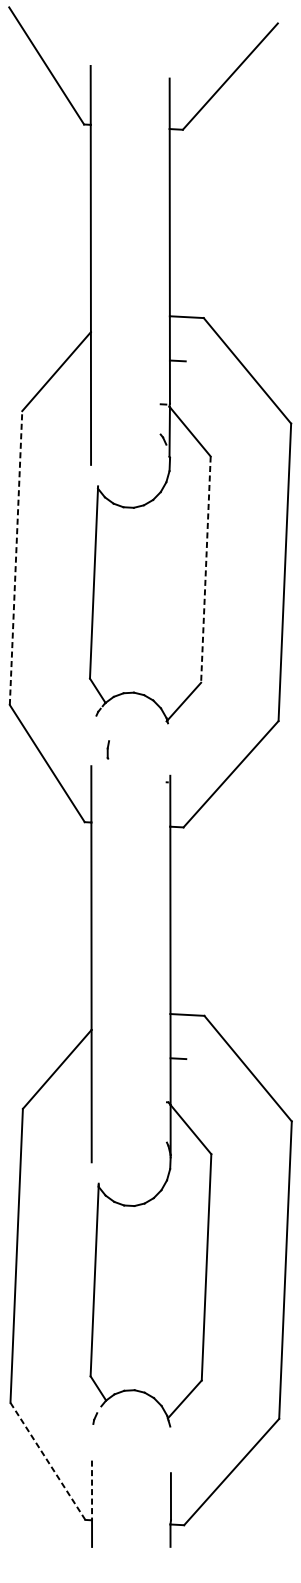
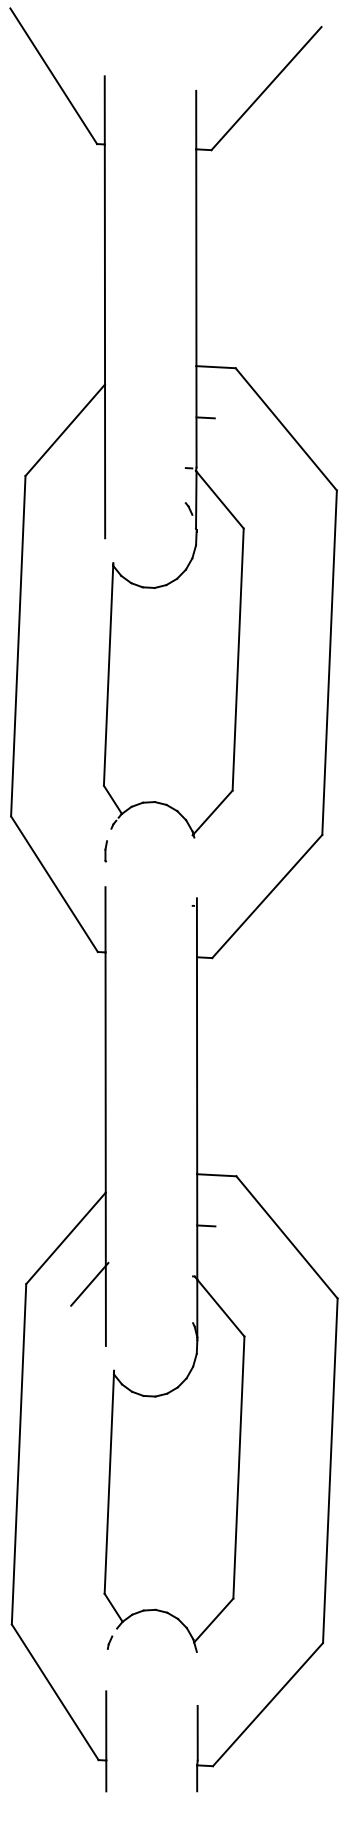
line: (16, 557) -> (18, 645), dashed -> solid
line: (206, 570) -> (238, 660), dashed -> solid
line: (107, 750) -> (105, 851), moved
line: (77, 1108) -> (89, 1283), added
line: (48, 1461) -> (55, 1692), dashed -> solid
line: (92, 1490) -> (106, 1725), dashed -> solid

